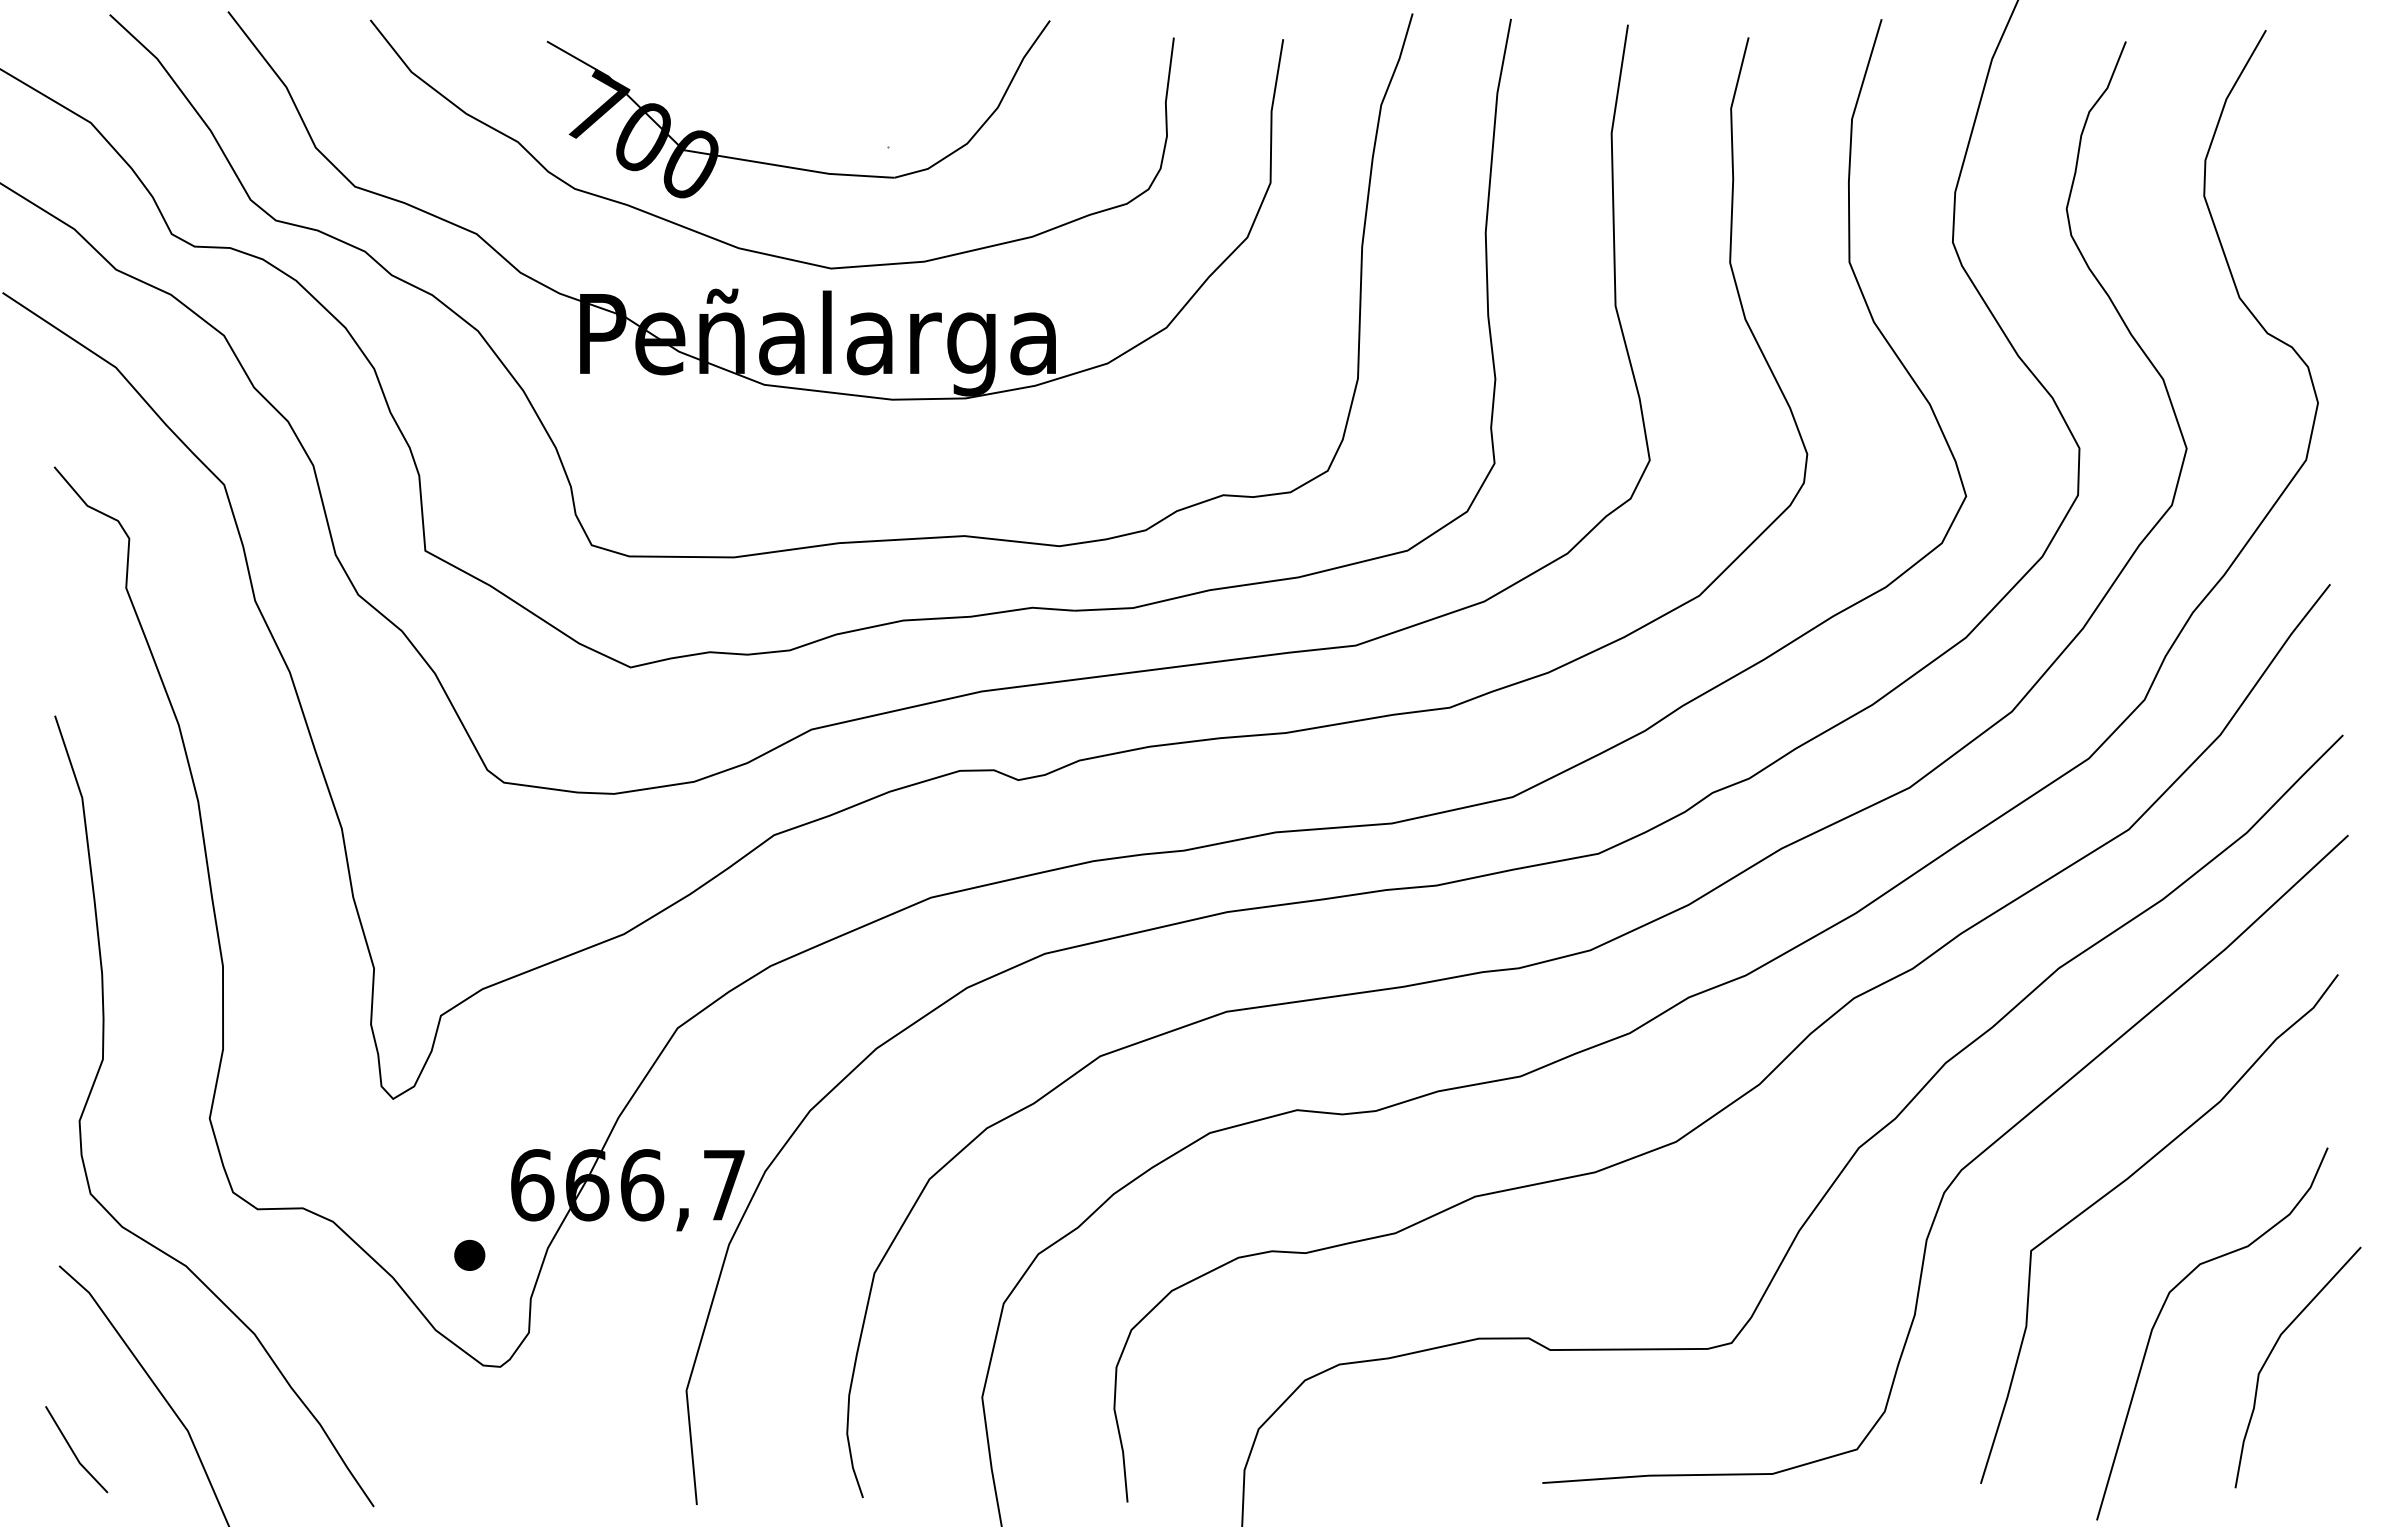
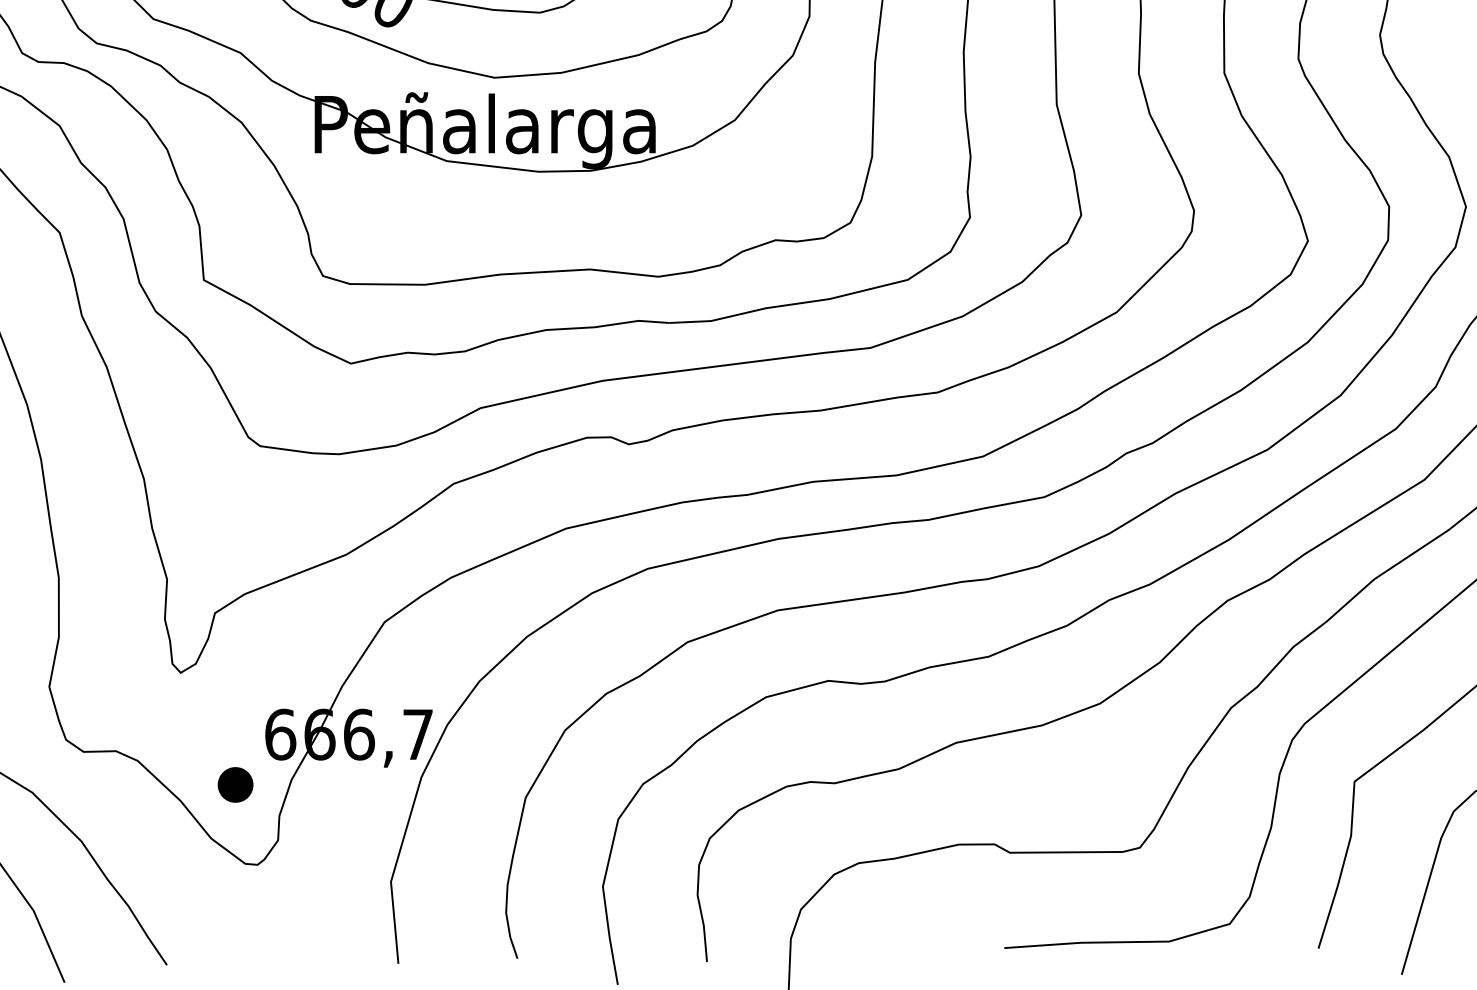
part: (469, 1255) -> (235, 785), size x1.6

